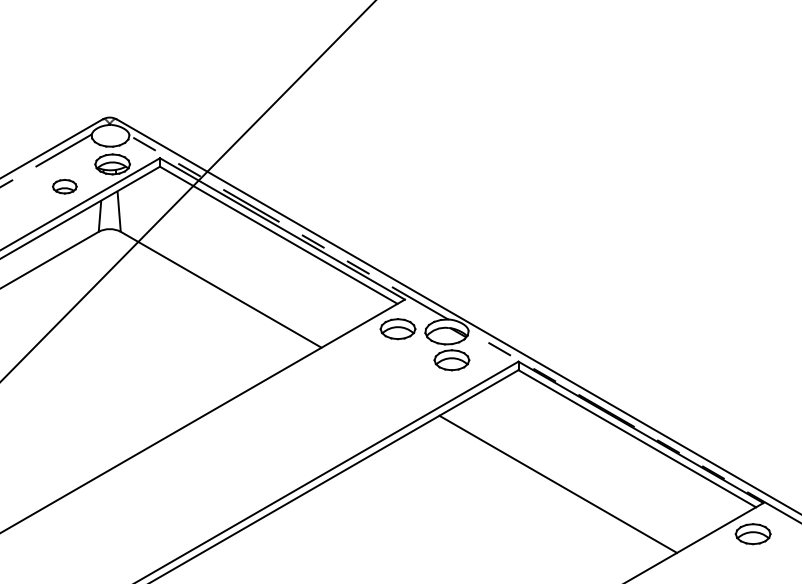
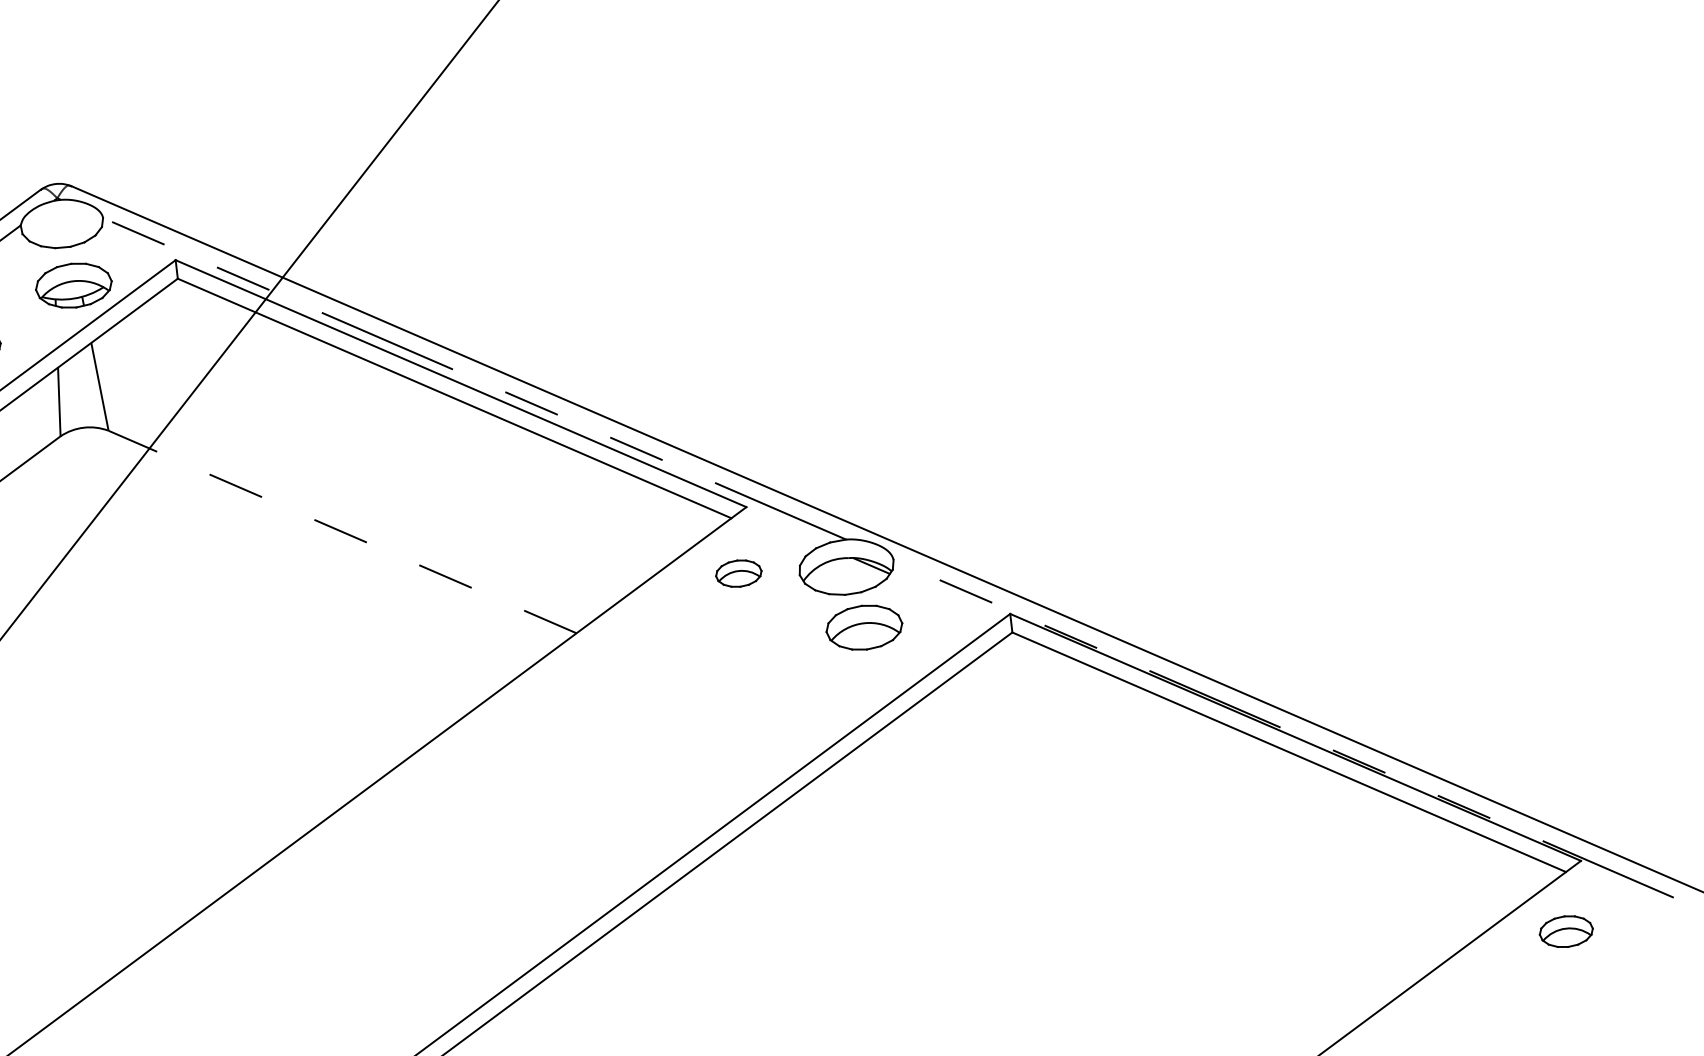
line: (221, 289) -> (343, 531), solid -> dashed
part: (397, 329) -> (737, 574), size x0.6
line: (558, 483) -> (1128, 869), removed
part: (752, 534) -> (1565, 932), size x0.7

